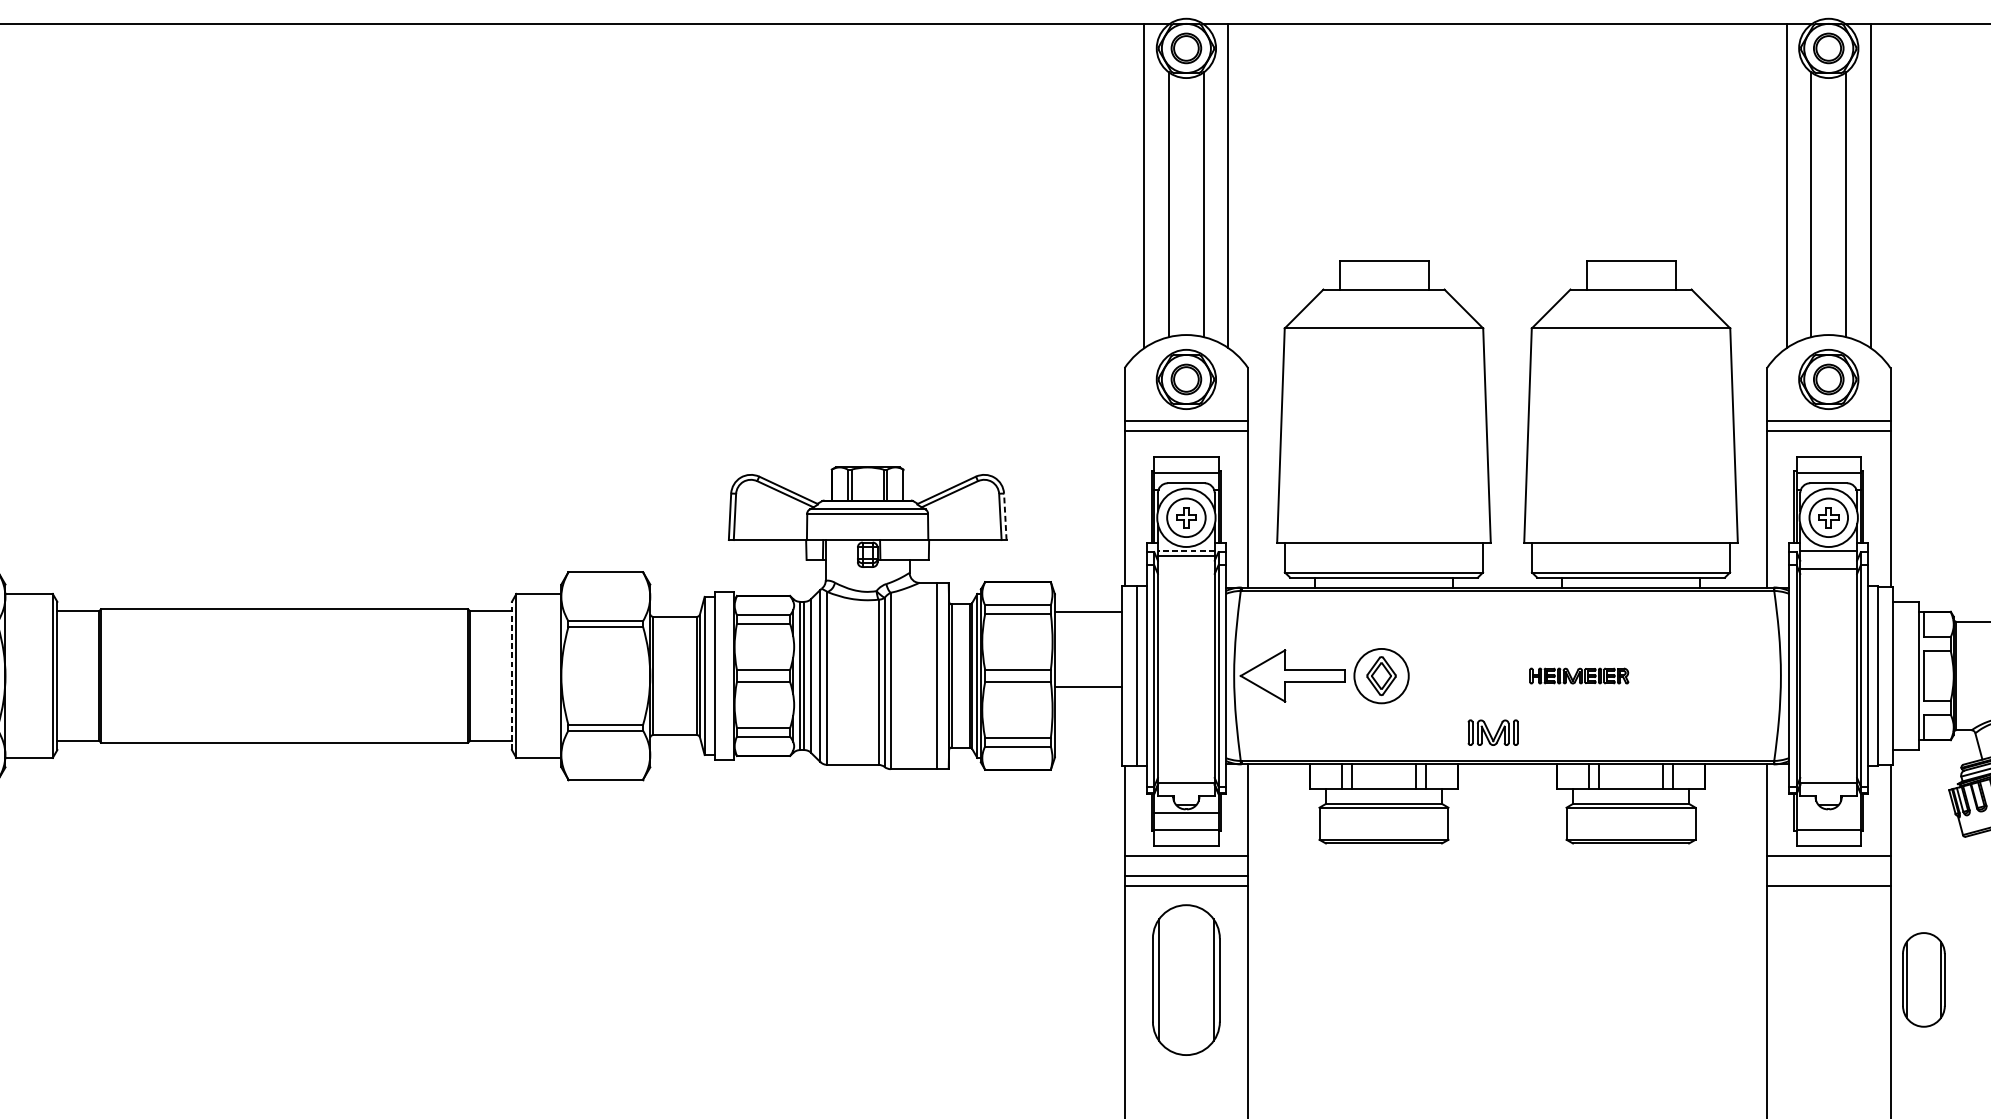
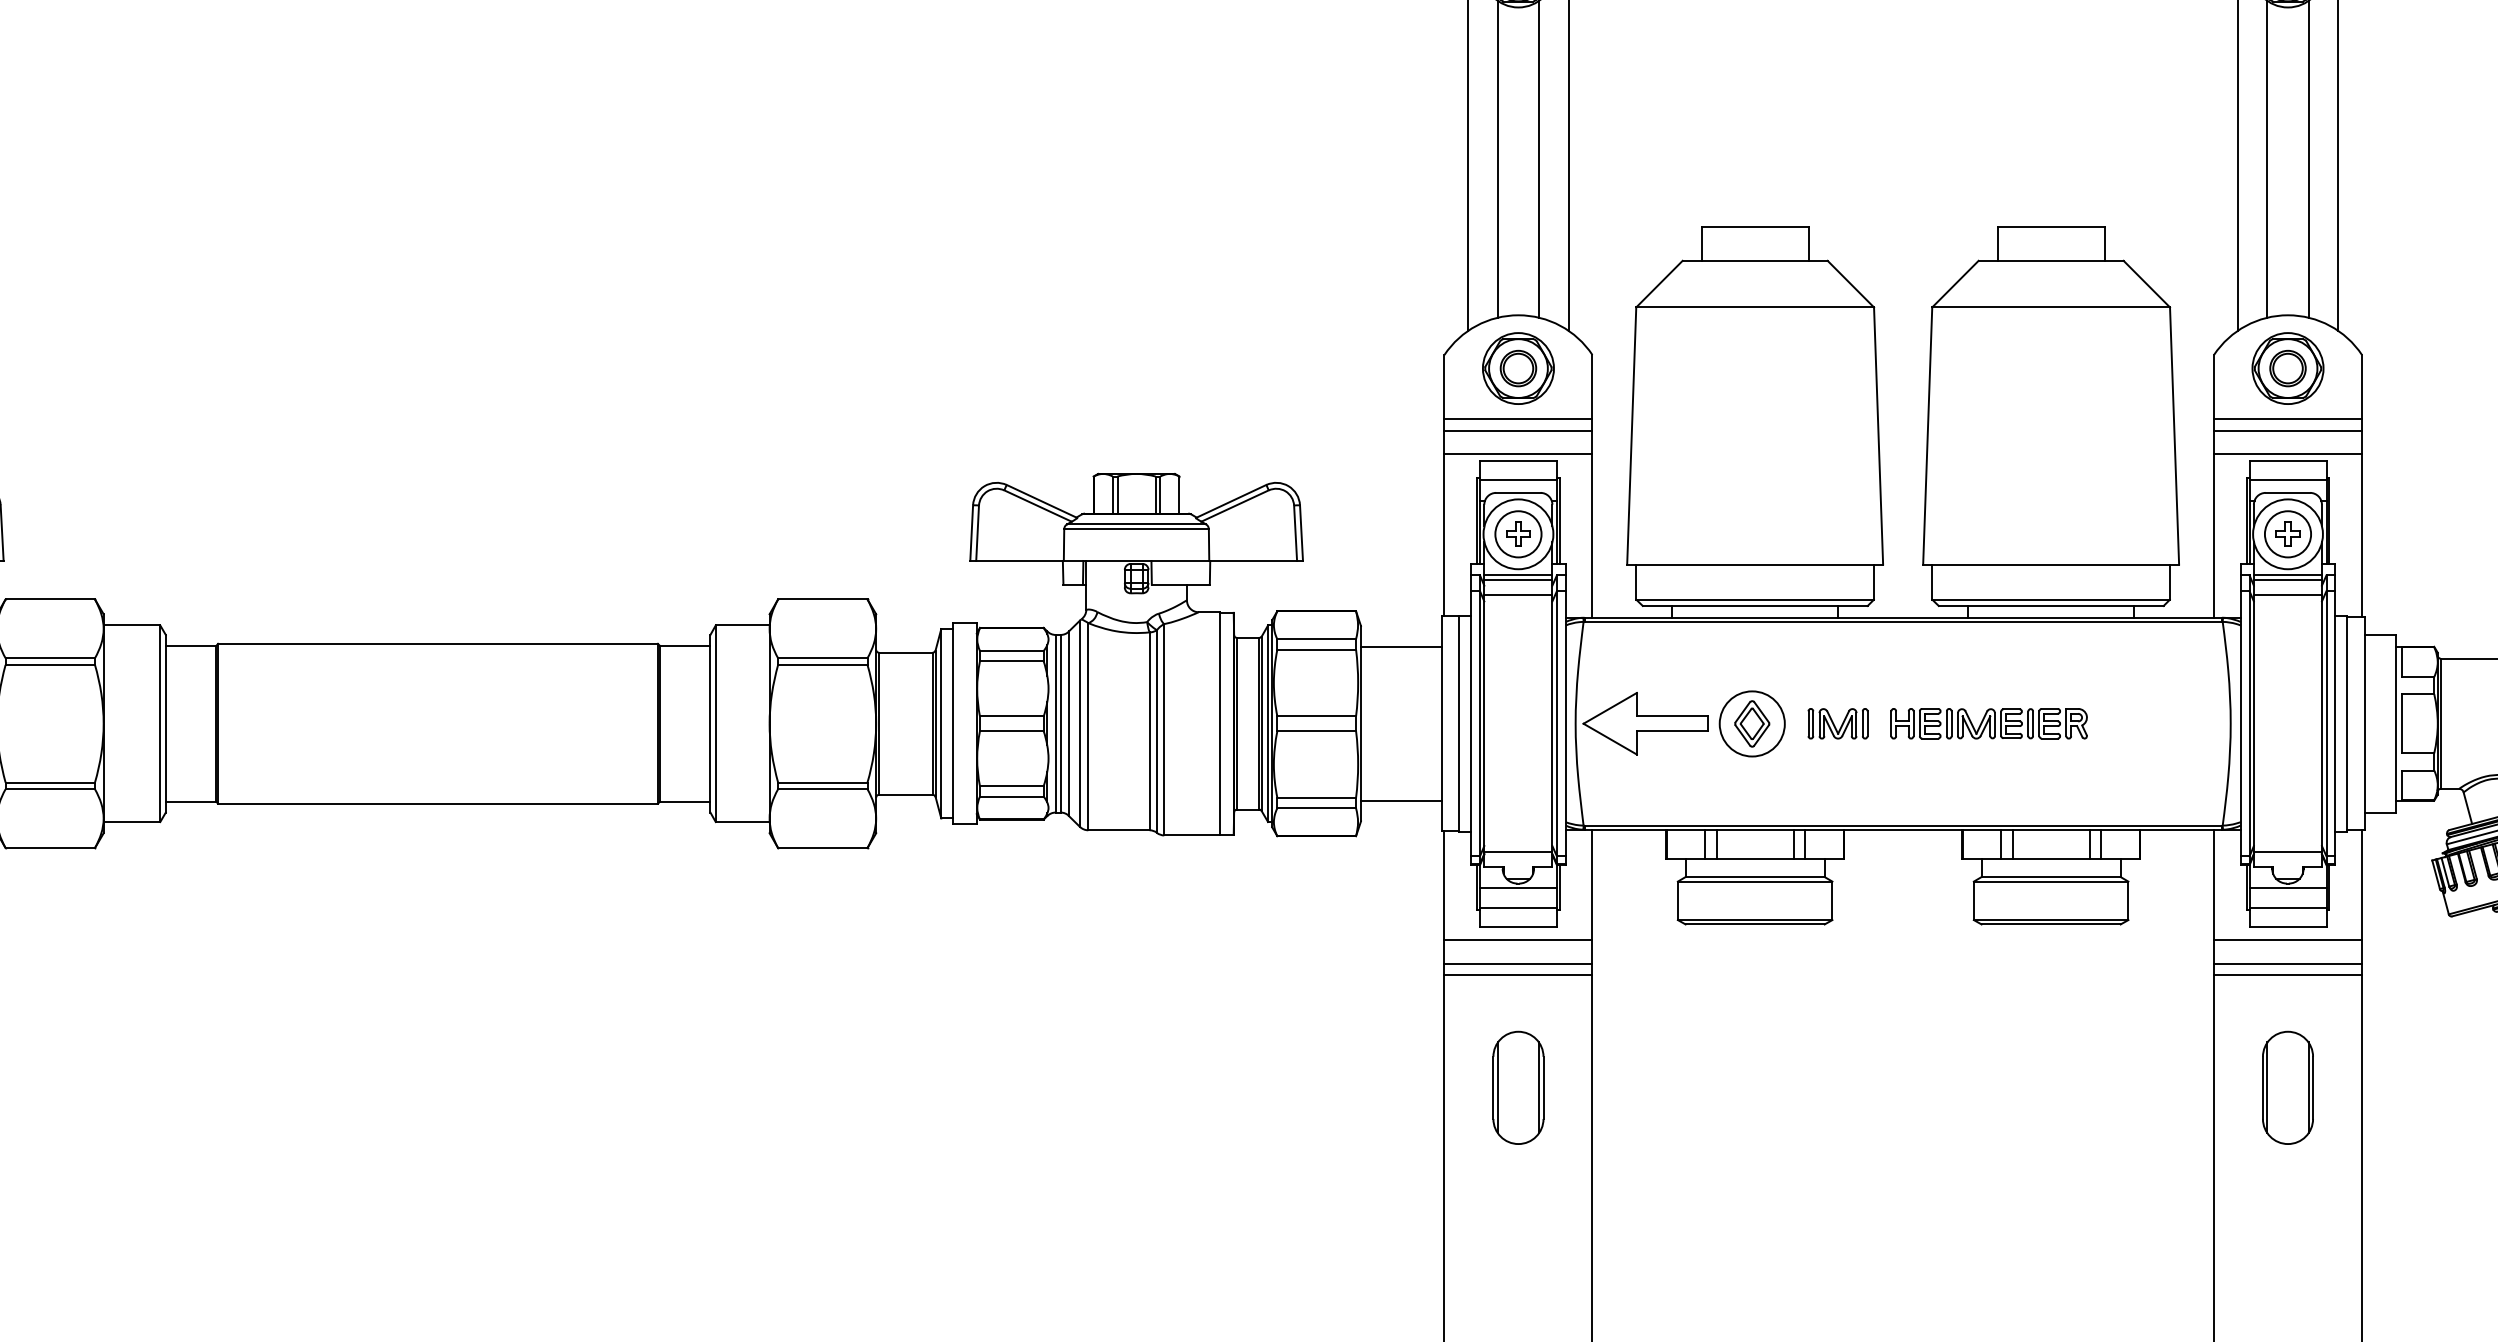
line: (1186, 451) -> (1518, 454), added
line: (1829, 451) -> (2288, 454), added
line: (1005, 517) -> (1301, 533), dashed -> solid
line: (1185, 551) -> (1517, 574), dashed -> solid
line: (1828, 556) -> (2287, 580), added
line: (1186, 568) -> (1518, 595), added
line: (512, 675) -> (710, 723), dashed -> solid
part: (1578, 675) -> (1988, 723), size x1.67
line: (1088, 686) -> (1401, 800), moved
part: (1492, 732) -> (1837, 723), moved
line: (1828, 812) -> (2287, 887), added
line: (1829, 876) -> (2288, 963), added
part: (1186, 979) -> (1518, 1087), size x0.62
part: (1923, 979) -> (2287, 1087), moved

